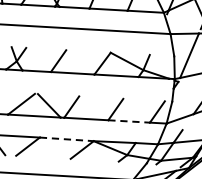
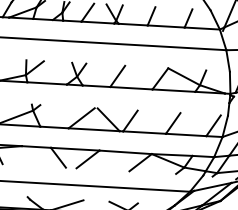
line: (129, 122) -> (186, 135), dashed -> solid
line: (67, 139) -> (126, 152), dashed -> solid

